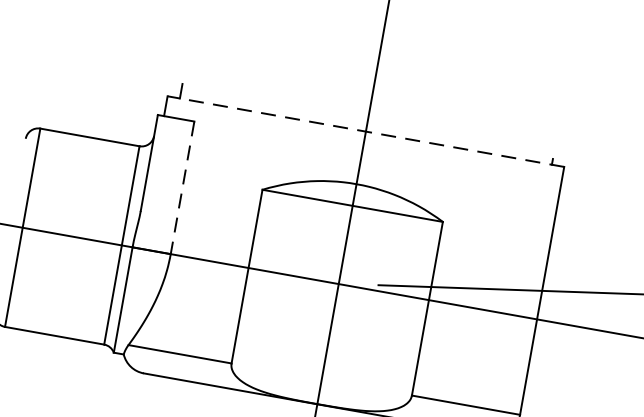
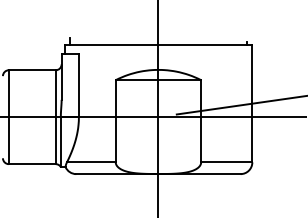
line: (365, 132) -> (158, 45), dashed -> solid
line: (181, 189) -> (78, 86), dashed -> solid

